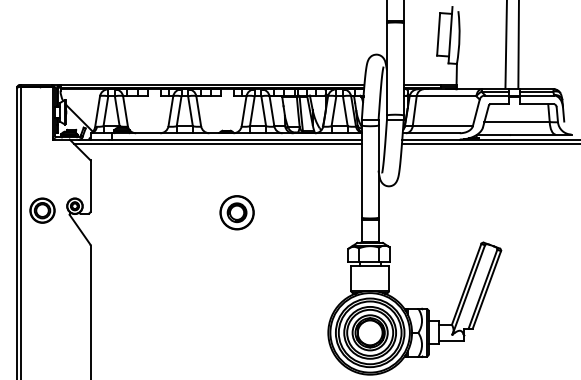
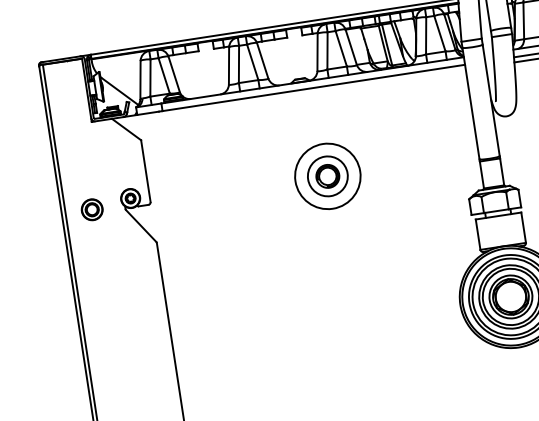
line: (217, 143) -> (291, 96), removed
part: (42, 210) -> (92, 209), size x0.7
circle: (236, 212) -> (327, 176), size x1.6

